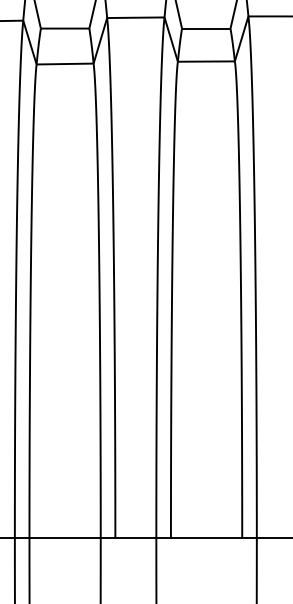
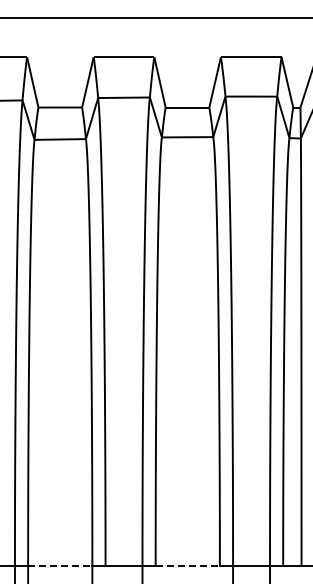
line: (65, 537) -> (60, 566), solid -> dashed
line: (207, 537) -> (188, 566), solid -> dashed

